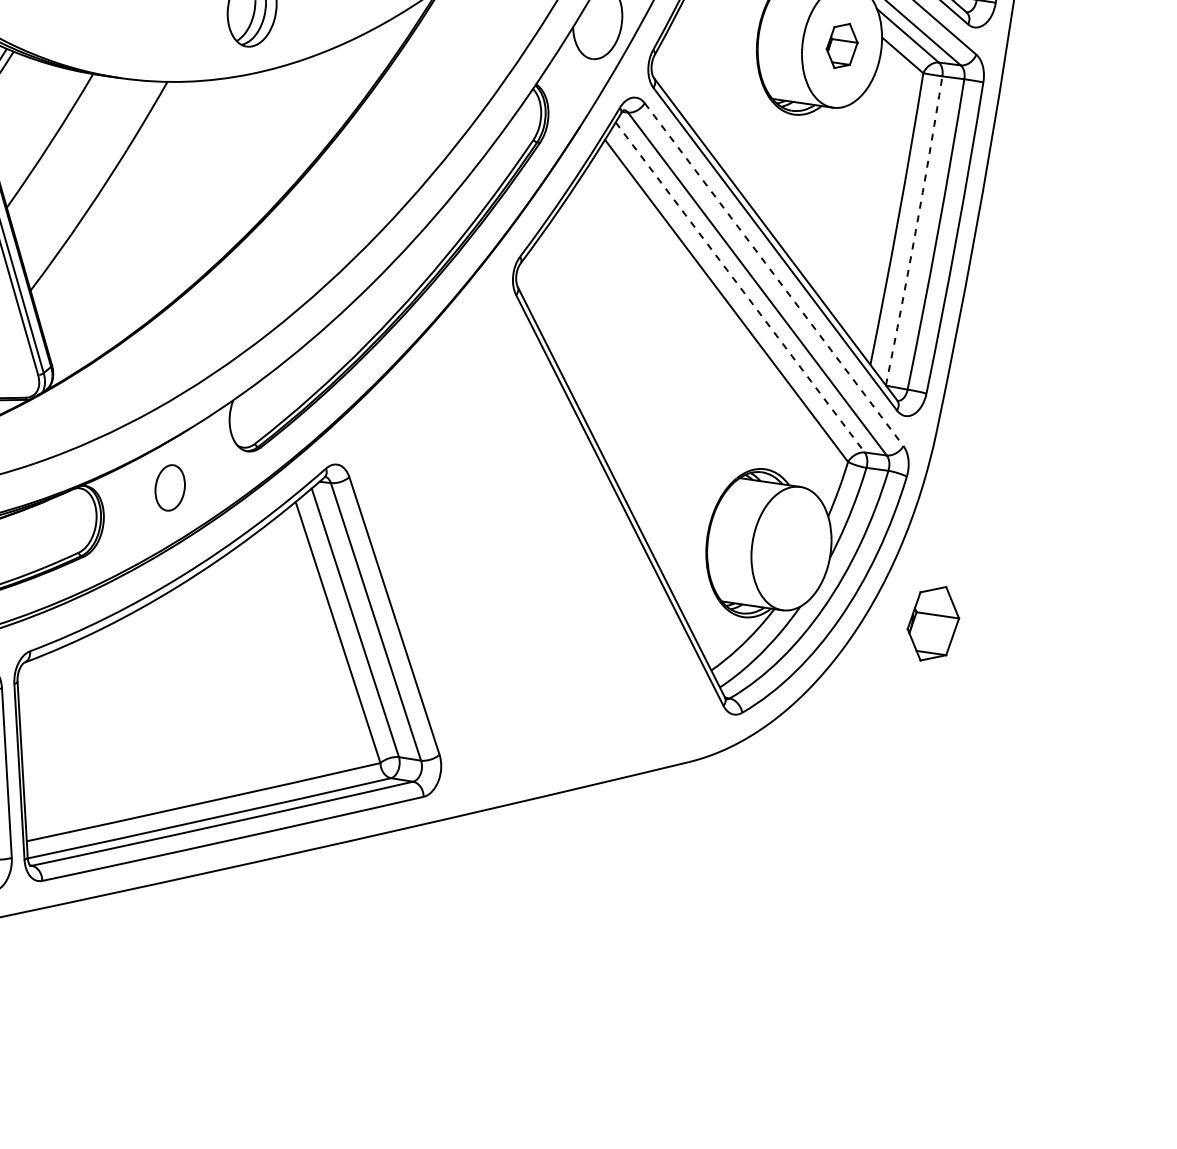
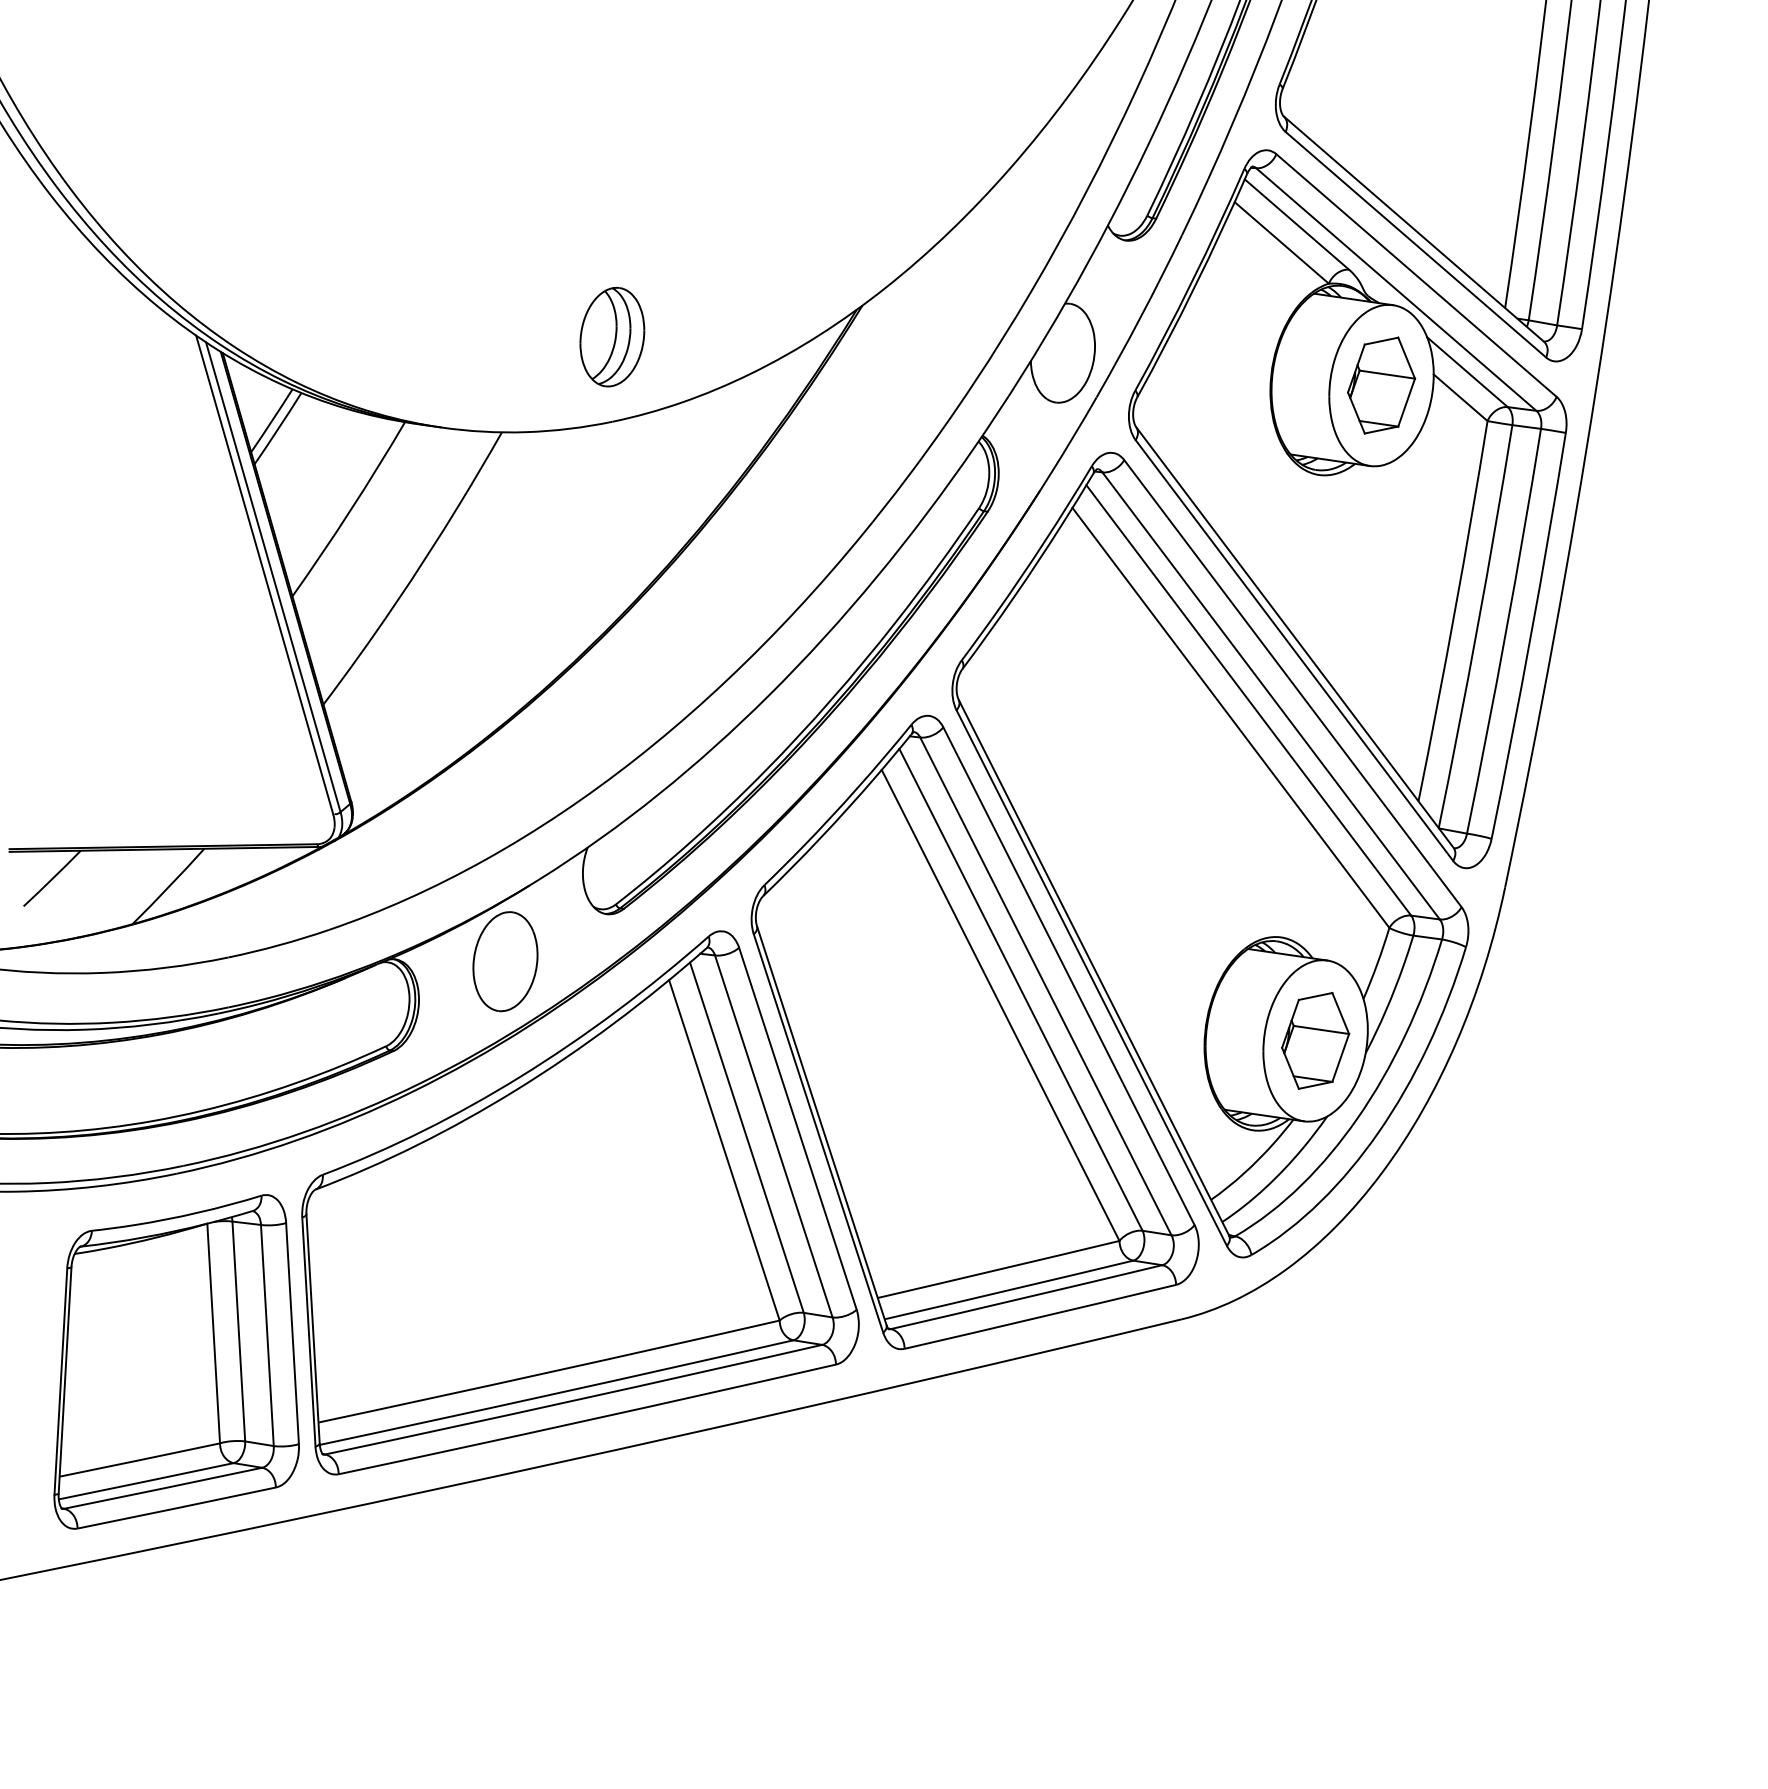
part: (842, 45) -> (1381, 385), size x1.67
arc: (915, 231) -> (1477, 627), dashed -> solid
line: (774, 275) -> (1293, 684), dashed -> solid
line: (740, 287) -> (1248, 700), dashed -> solid
part: (170, 487) -> (505, 961), size x1.67
part: (529, 542) -> (974, 1032), added
part: (933, 623) -> (1315, 1040), moved

